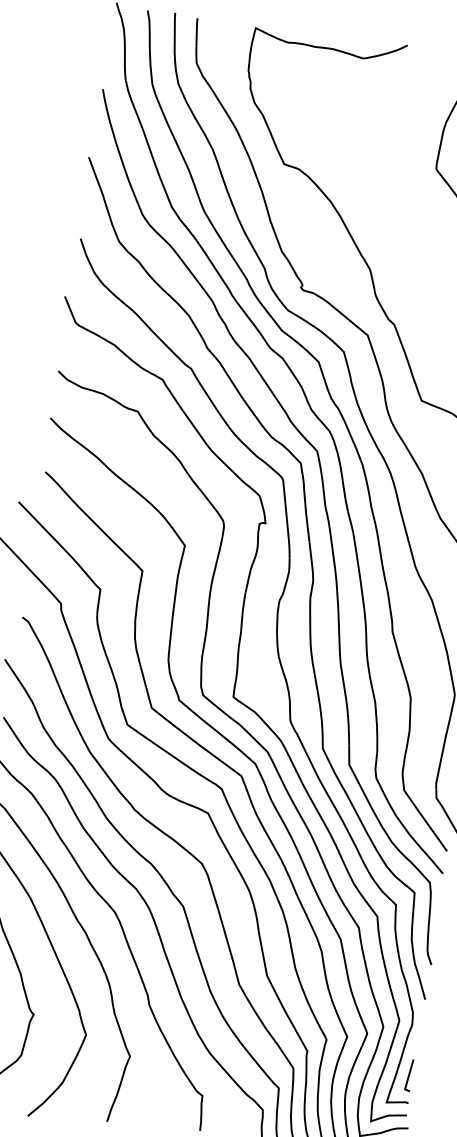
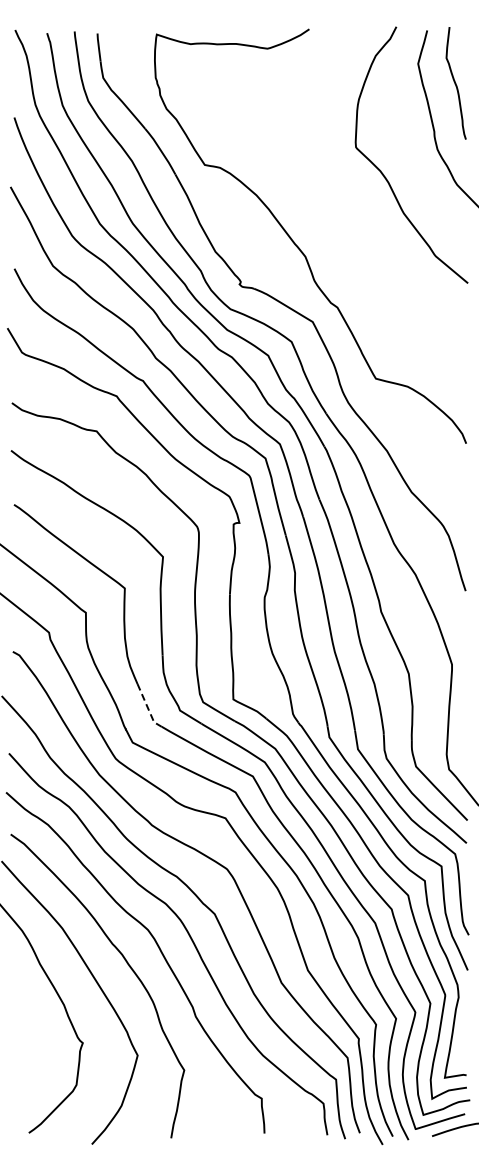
line: (147, 692) -> (147, 707), solid -> dashed
line: (409, 1075) -> (463, 1047), removed

